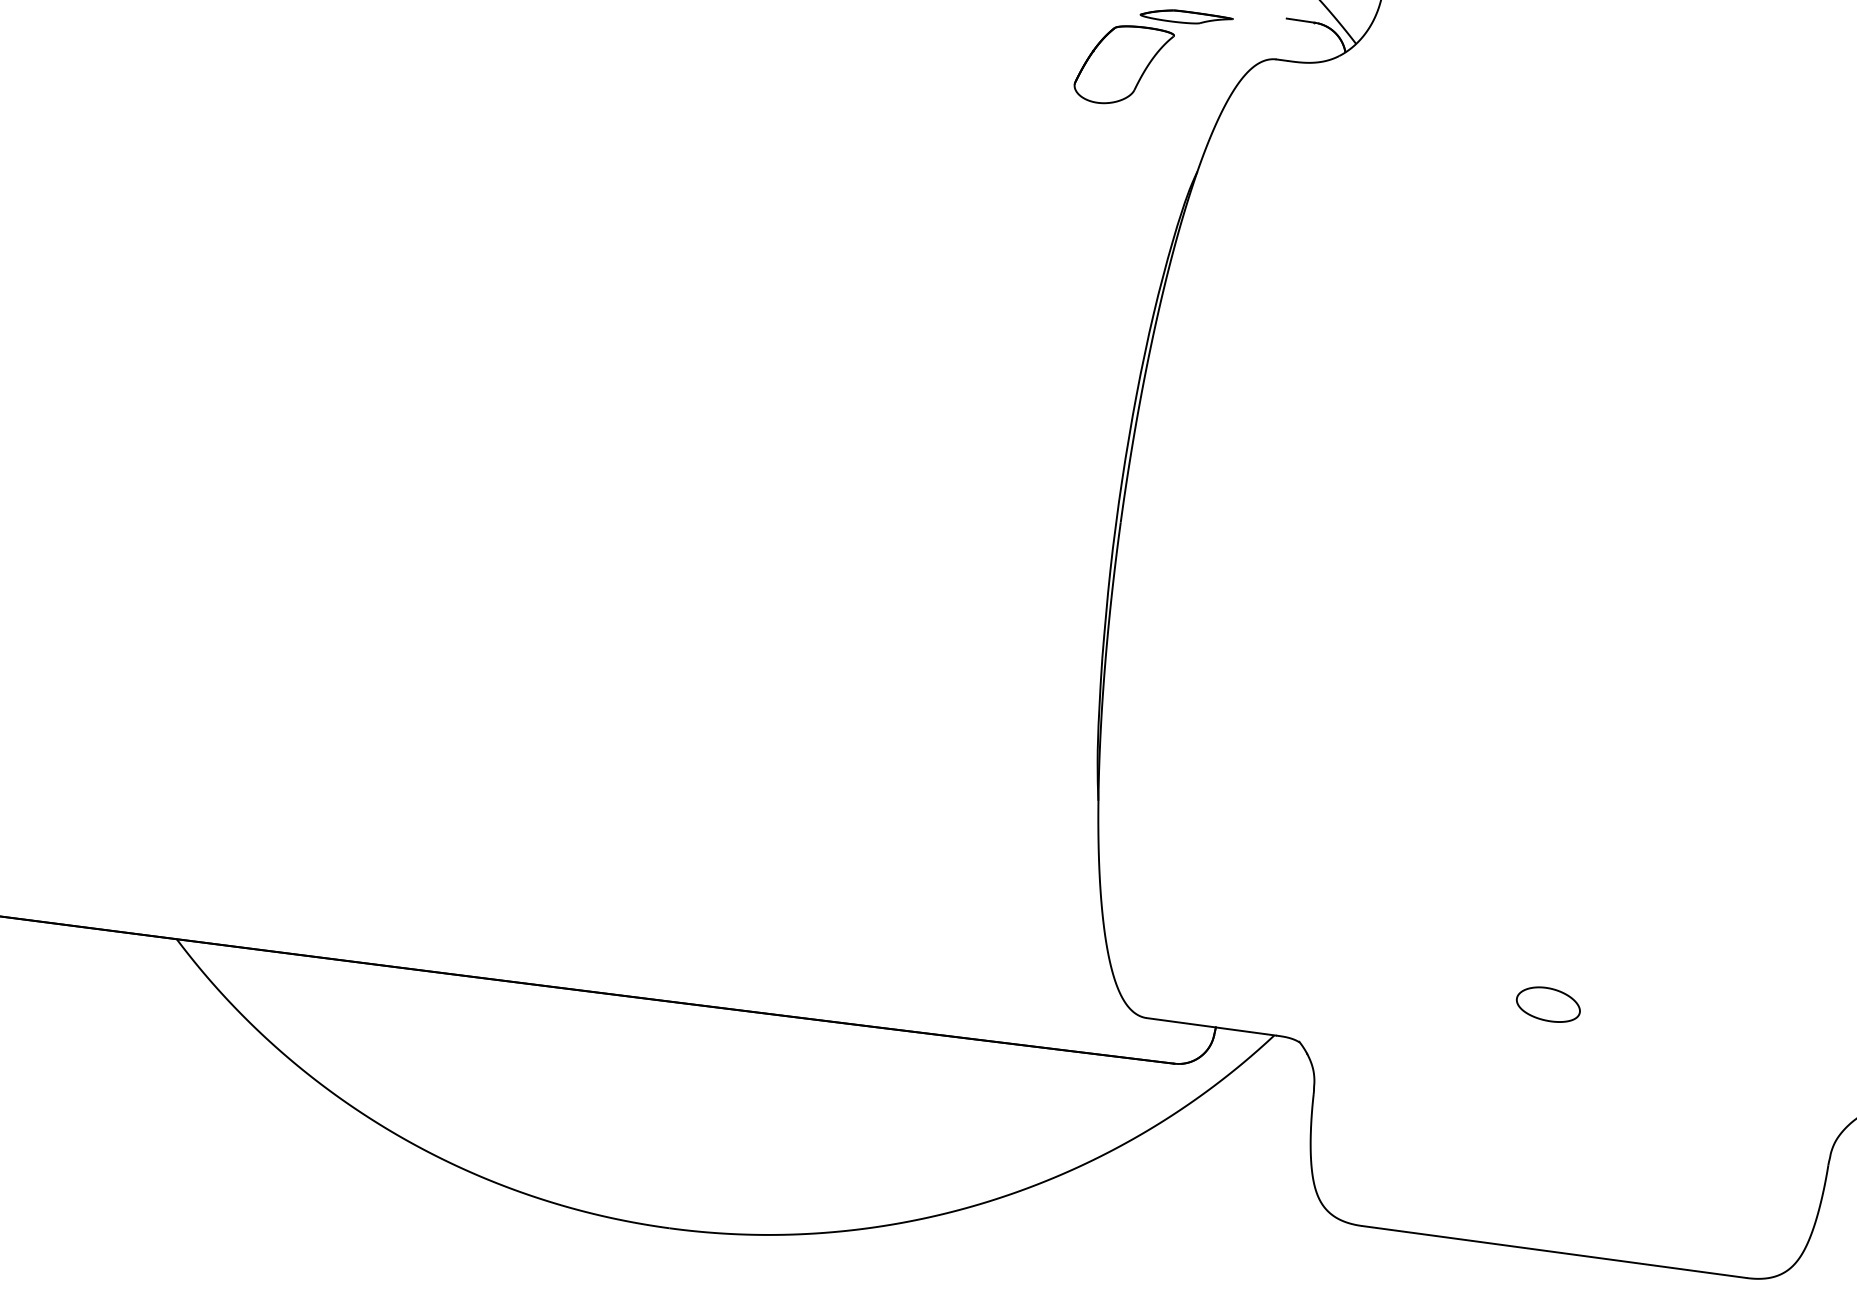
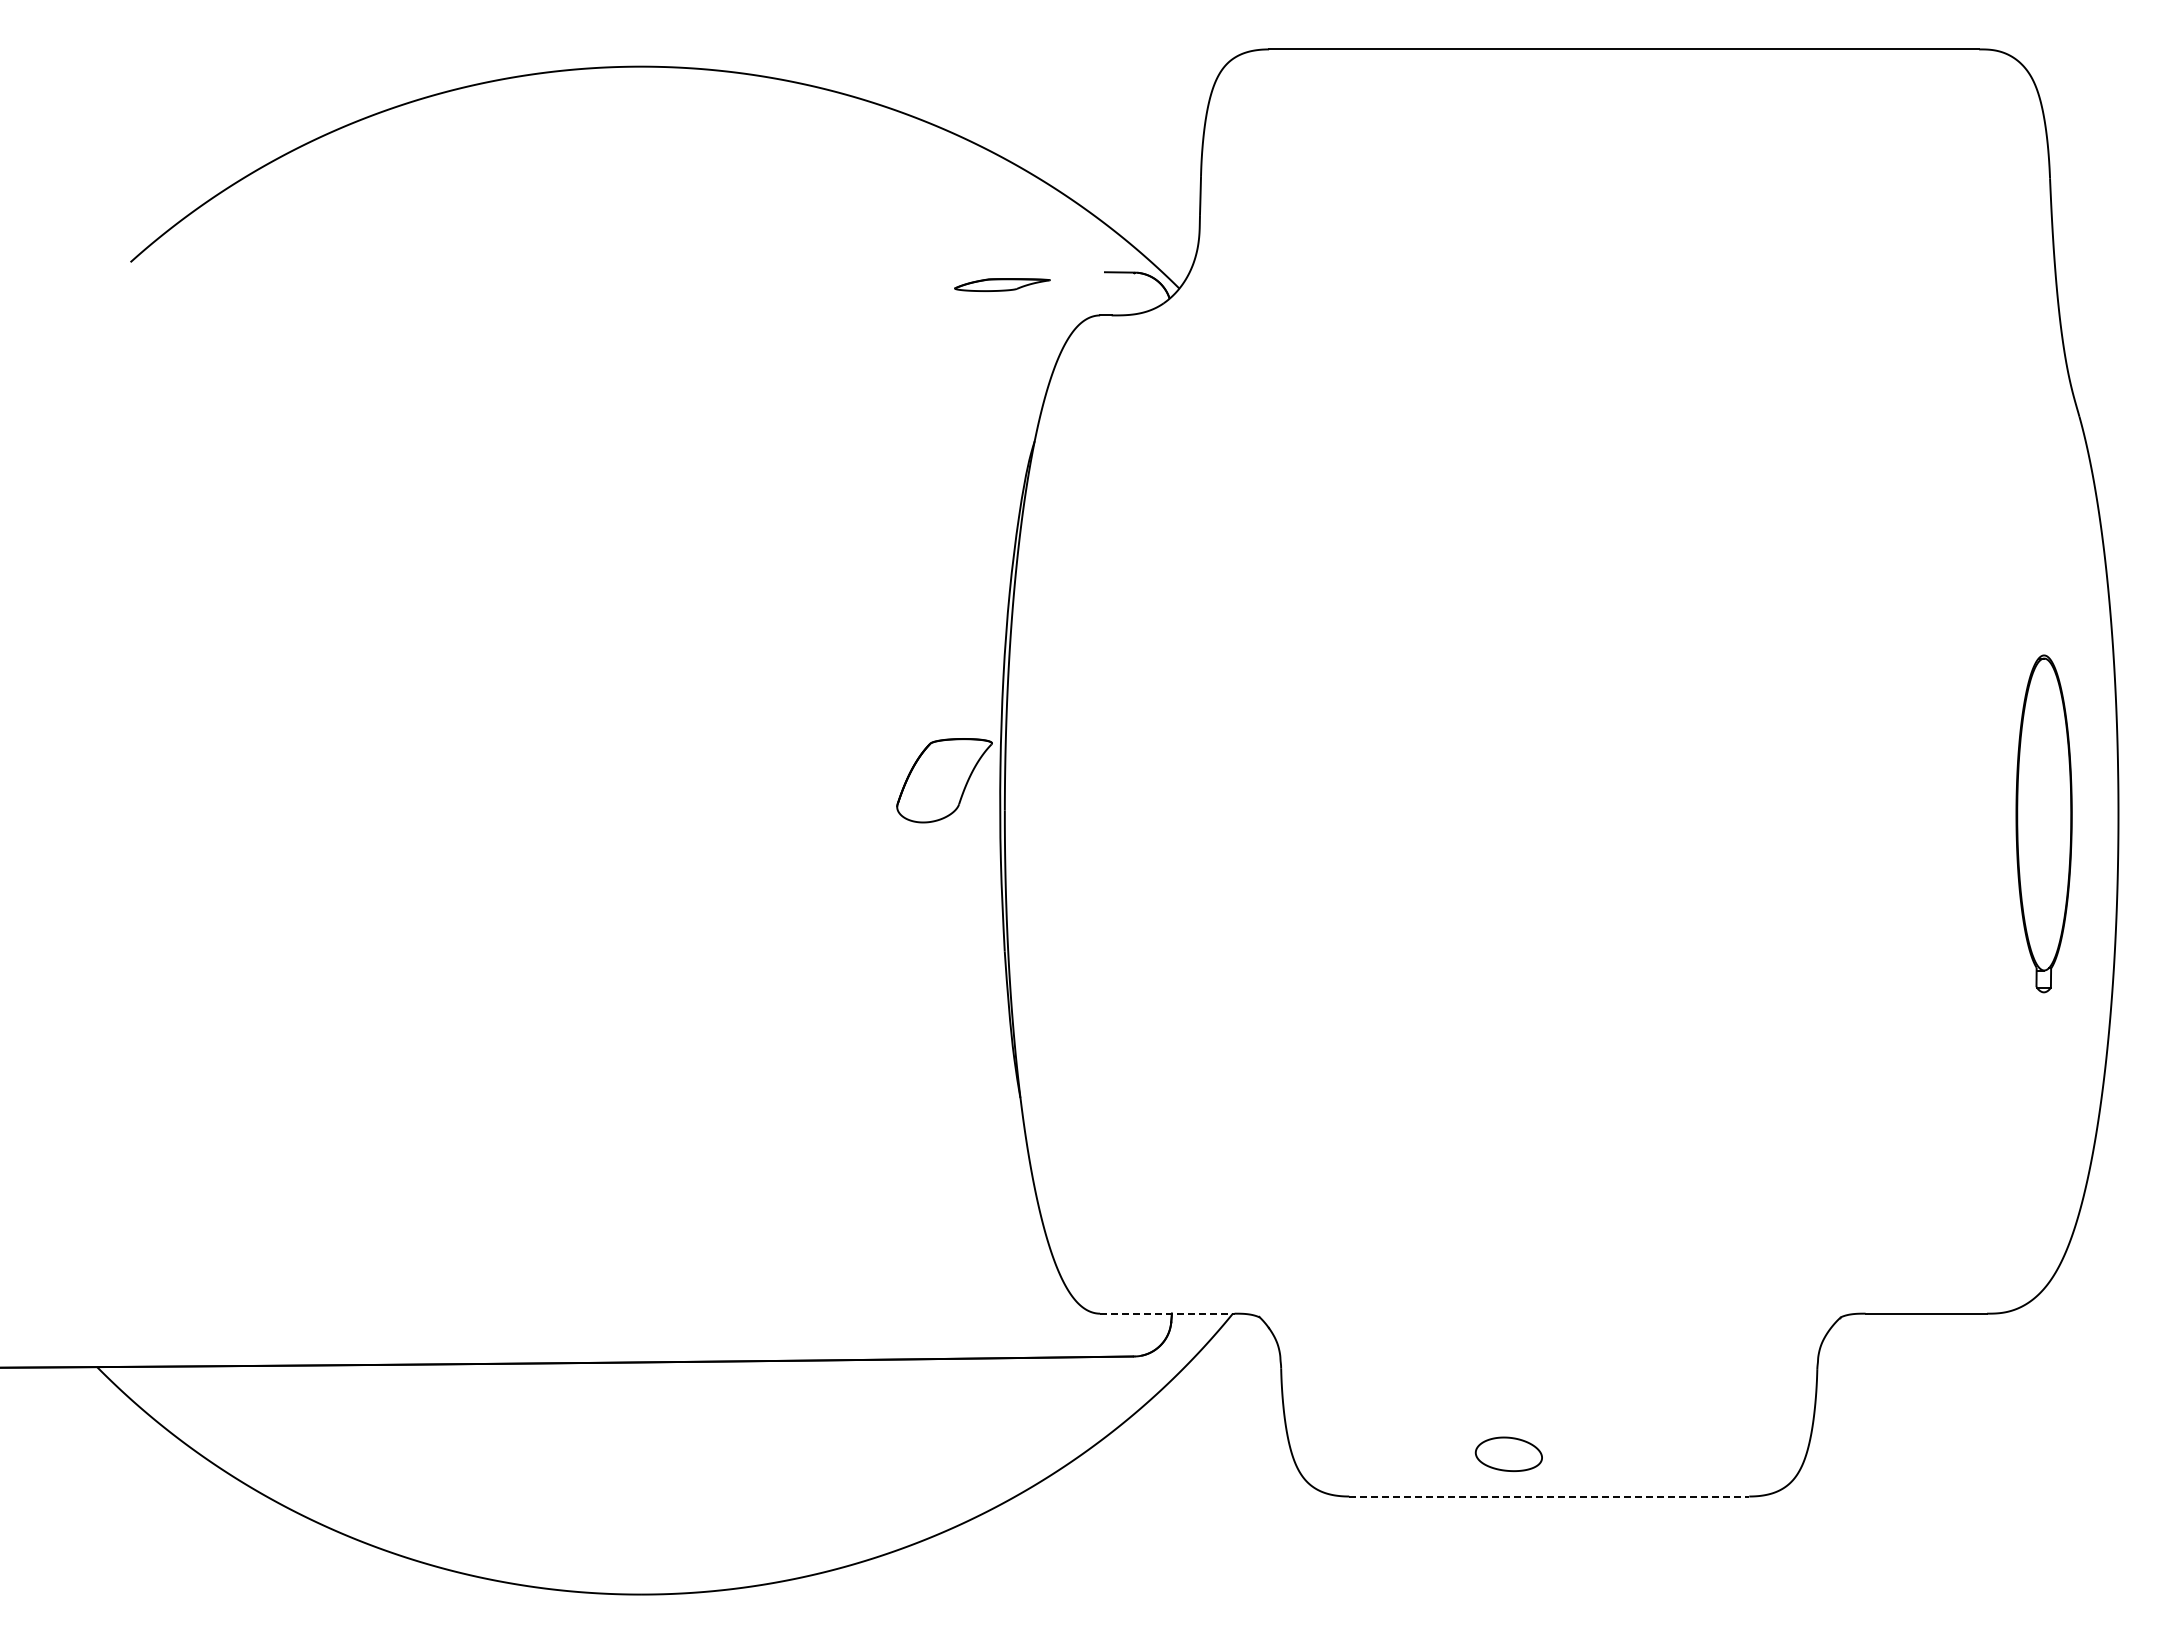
part: (1123, 65) -> (944, 780), moved
part: (1548, 1003) -> (1508, 1453), moved
line: (1211, 1026) -> (1167, 1313), solid -> dashed
line: (1554, 1252) -> (1549, 1496), solid -> dashed

